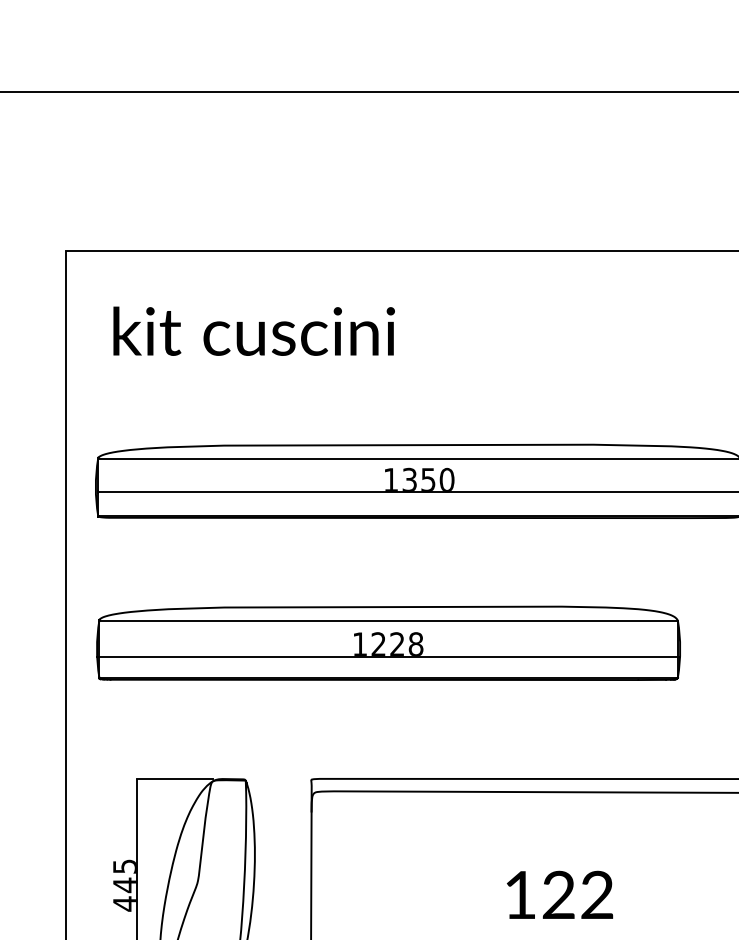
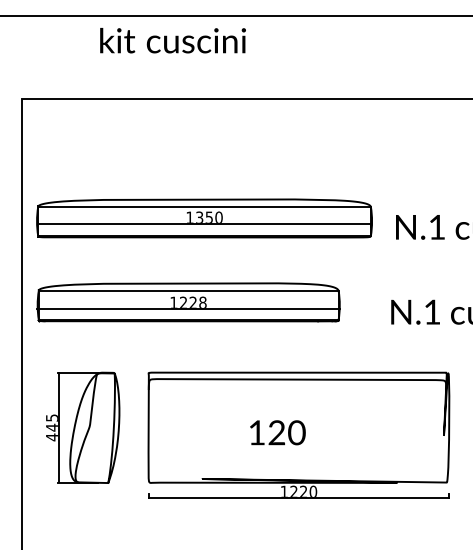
text: (253, 330) -> (172, 40), moved
text: (596, 894) -> (296, 432), 122 -> 120

